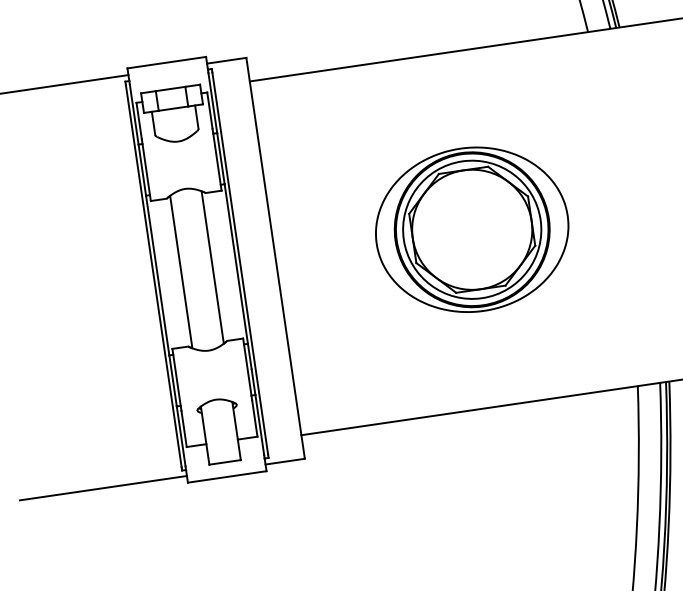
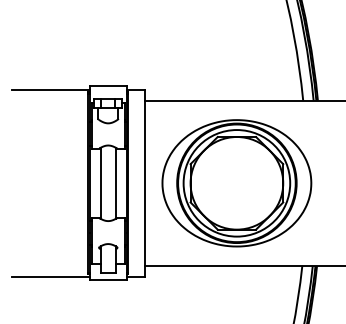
part: (471, 230) -> (236, 183), size x1.67

